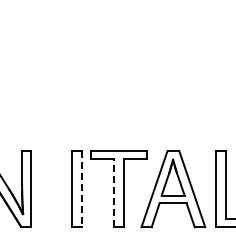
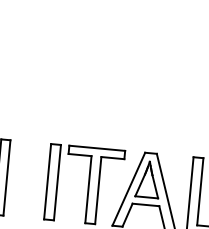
line: (82, 189) -> (57, 182), dashed -> solid
line: (114, 193) -> (88, 189), dashed -> solid

